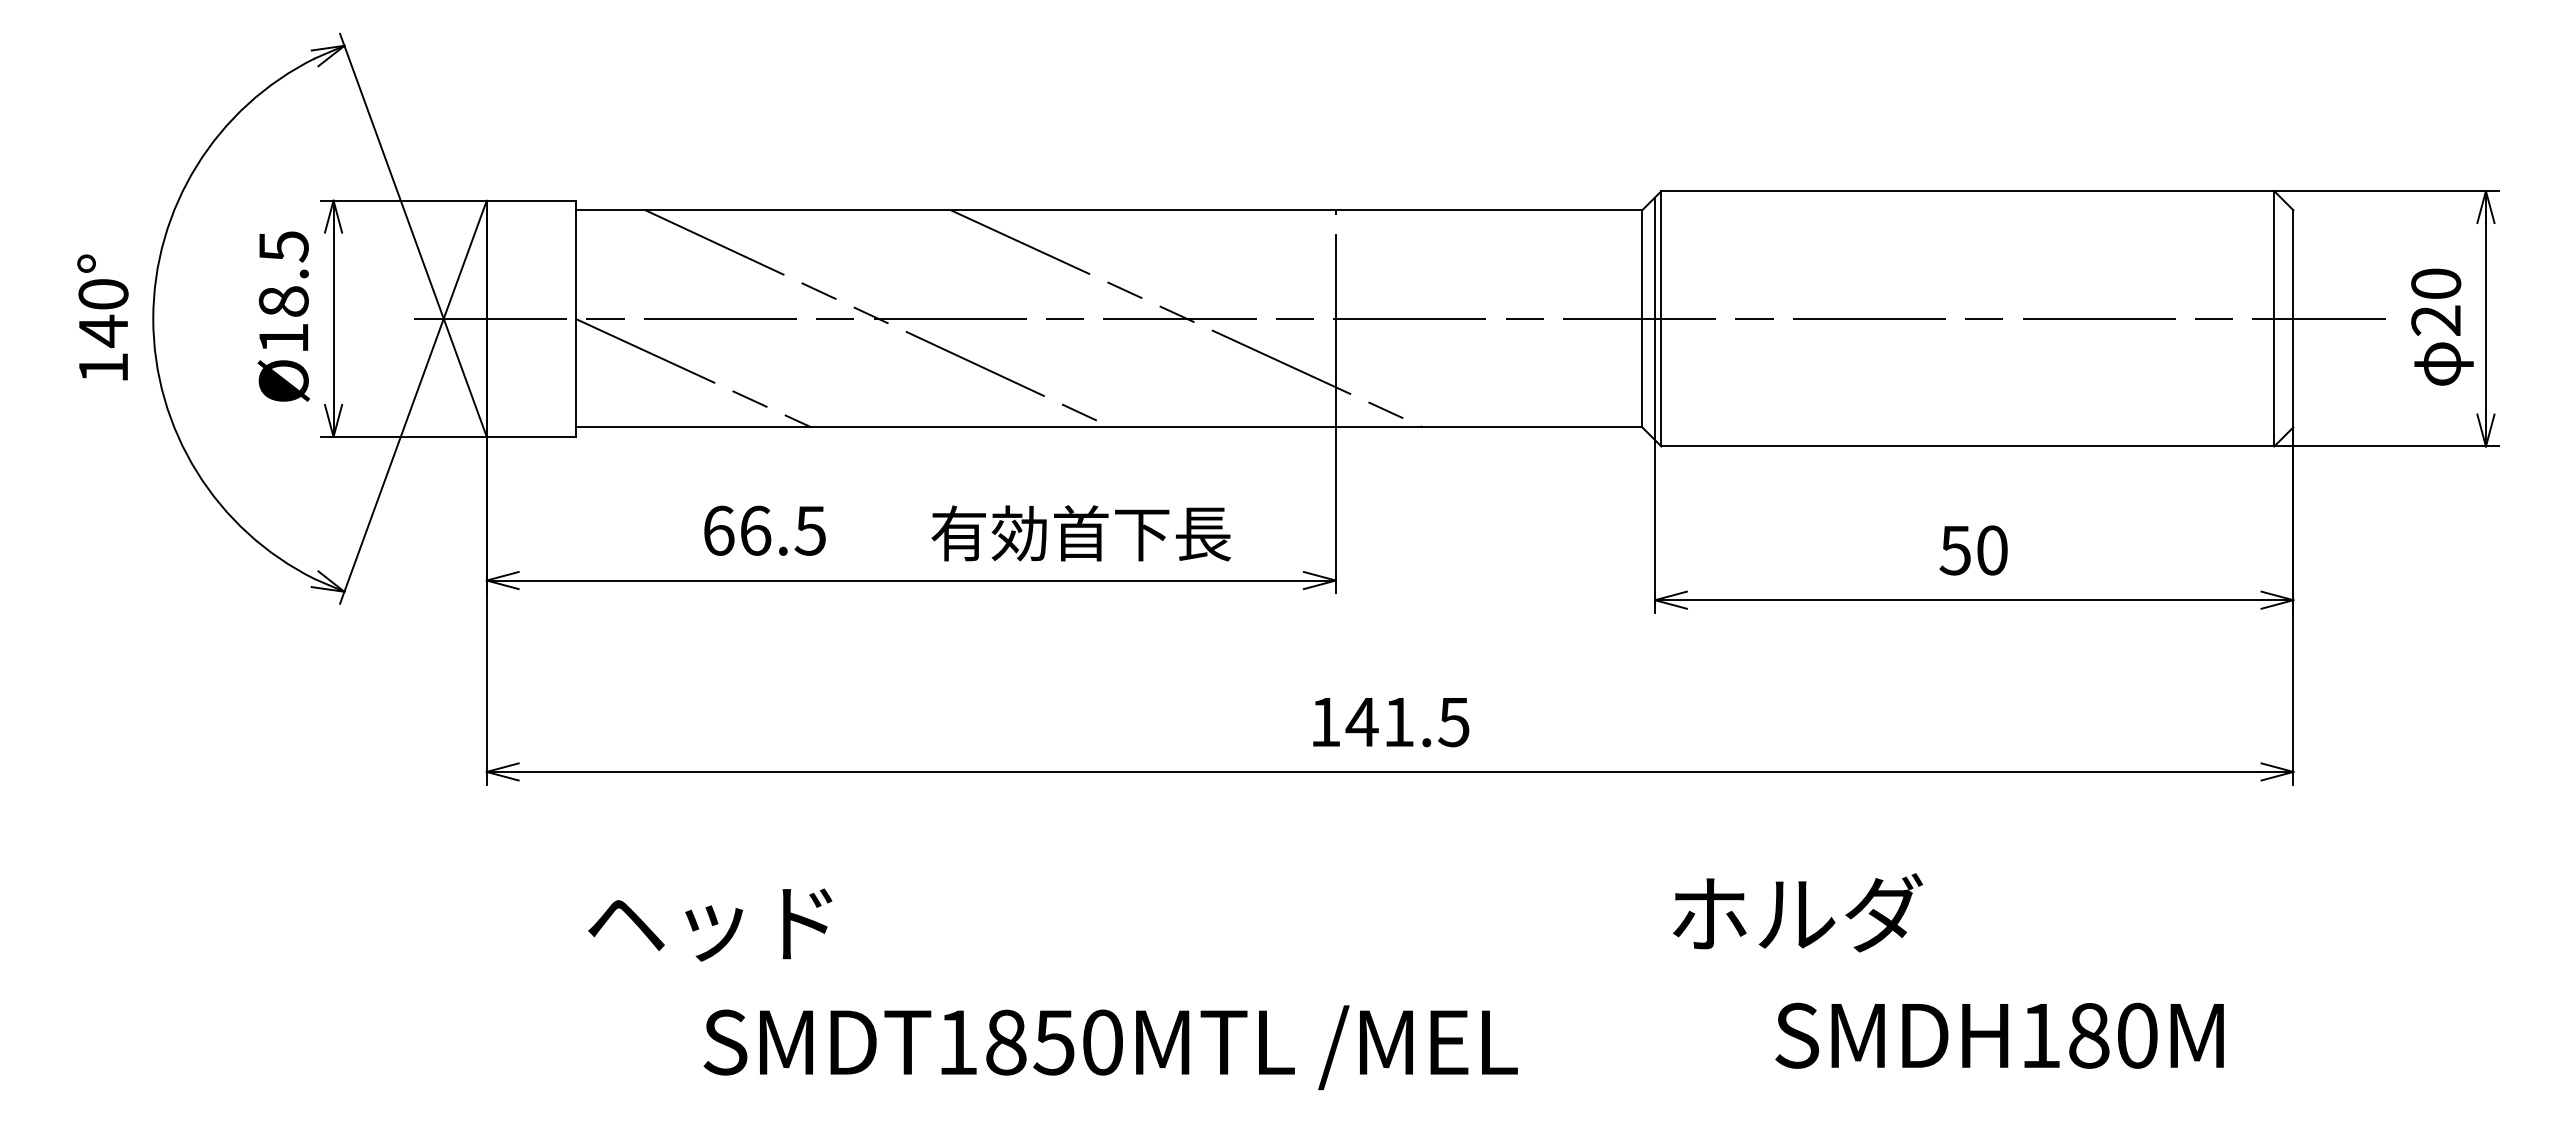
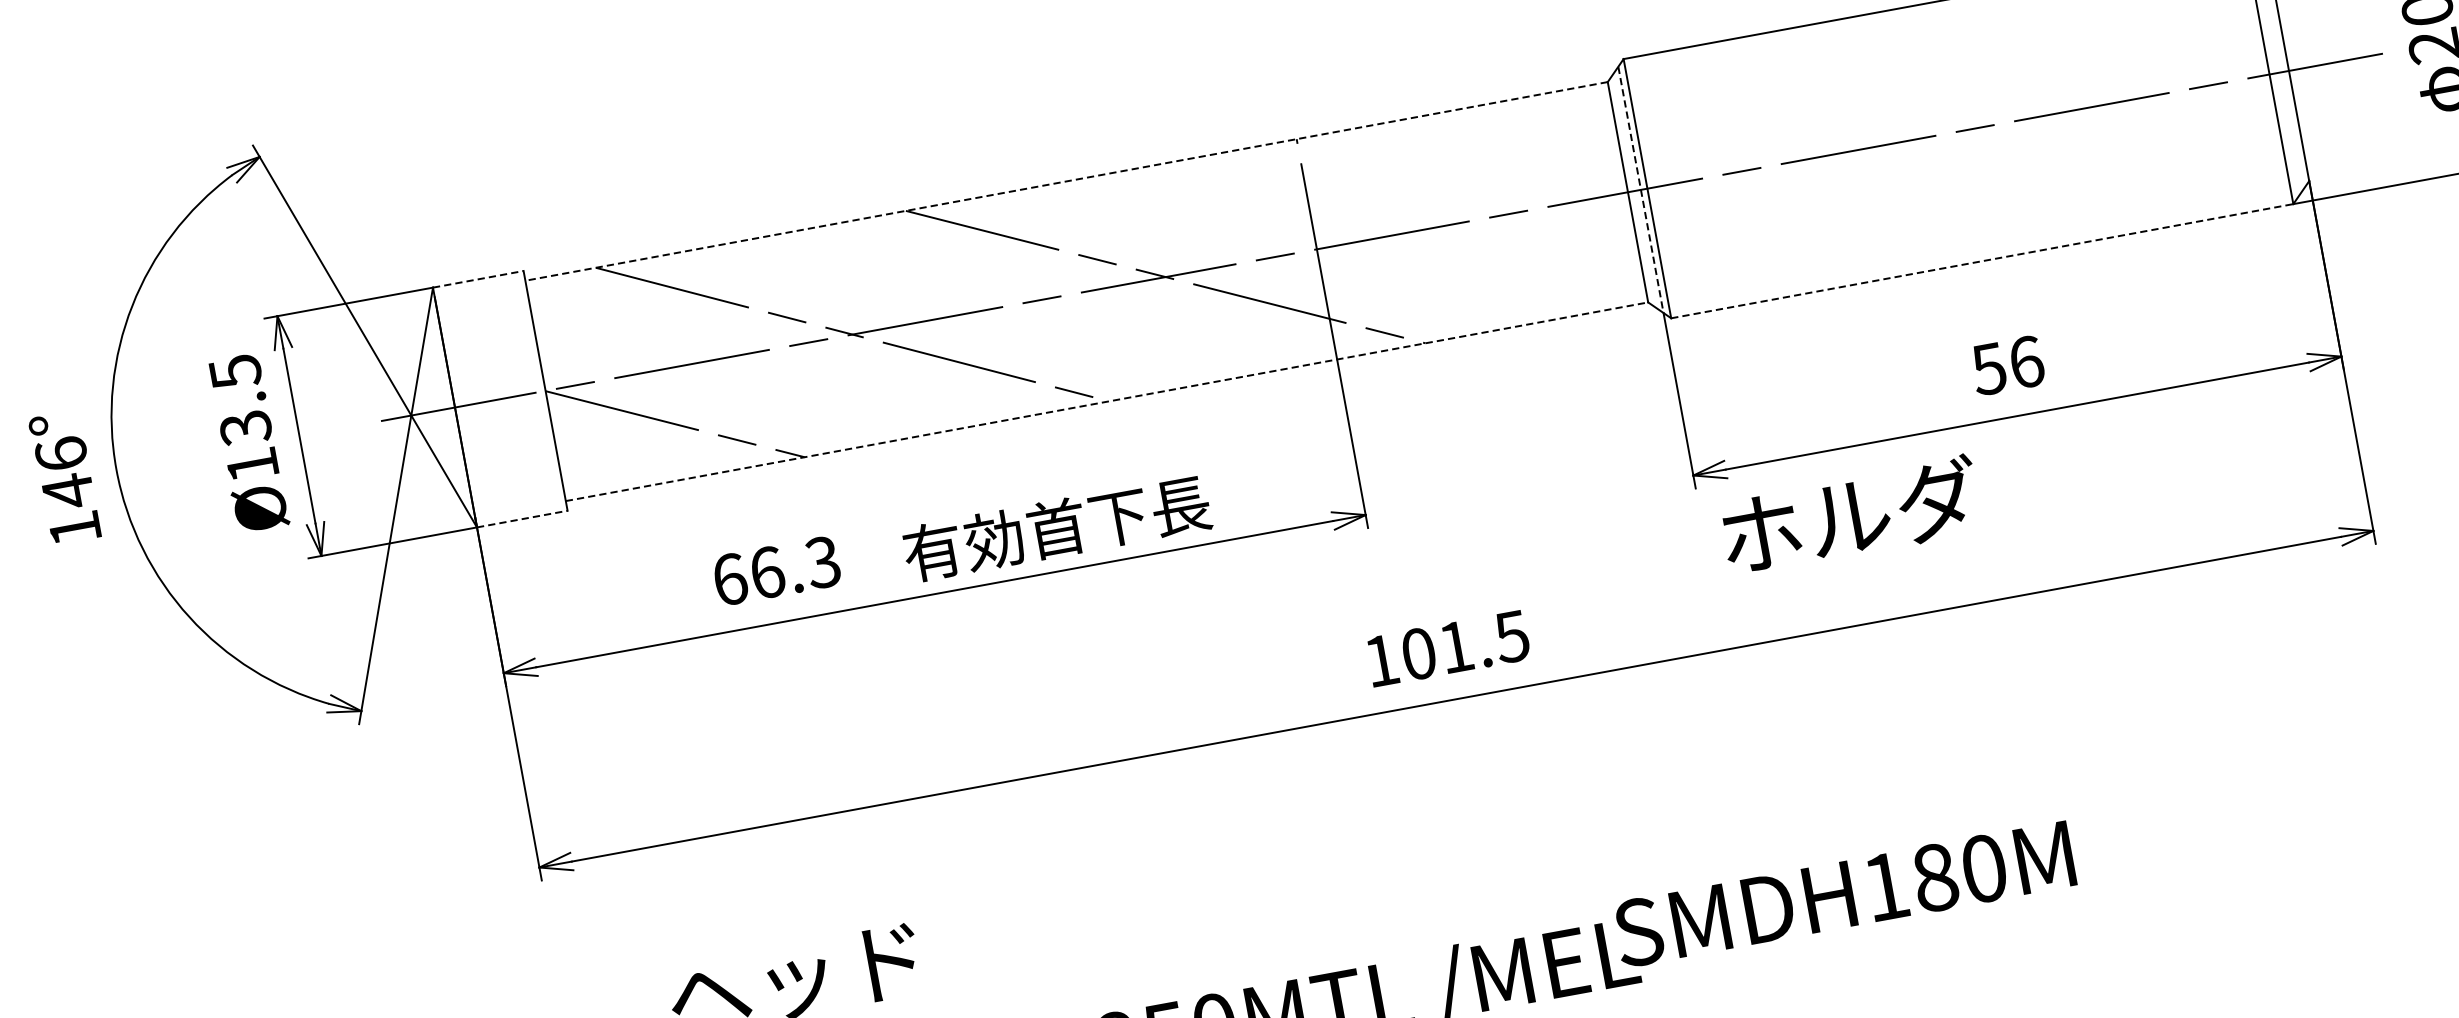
line: (531, 200) -> (478, 279), solid -> dashed
line: (1108, 210) -> (1065, 181), solid -> dashed
text: (103, 293) -> (61, 453), 140° -> 146°
text: (283, 301) -> (245, 427), Ø18.5 -> Ø13.5
line: (1655, 319) -> (1641, 190), solid -> dashed
line: (1109, 427) -> (1107, 401), solid -> dashed
line: (531, 436) -> (522, 518), solid -> dashed
line: (1968, 446) -> (1982, 261), solid -> dashed
text: (809, 530) -> (822, 562), 66.5 -> 66.3
text: (1081, 533) -> (1057, 528), moved
text: (1992, 550) -> (2026, 362), 50 -> 56
text: (1361, 722) -> (1418, 654), 141.5 -> 101.5
text: (1797, 912) -> (1850, 515), moved
text: (1999, 1035) -> (1844, 894), moved

